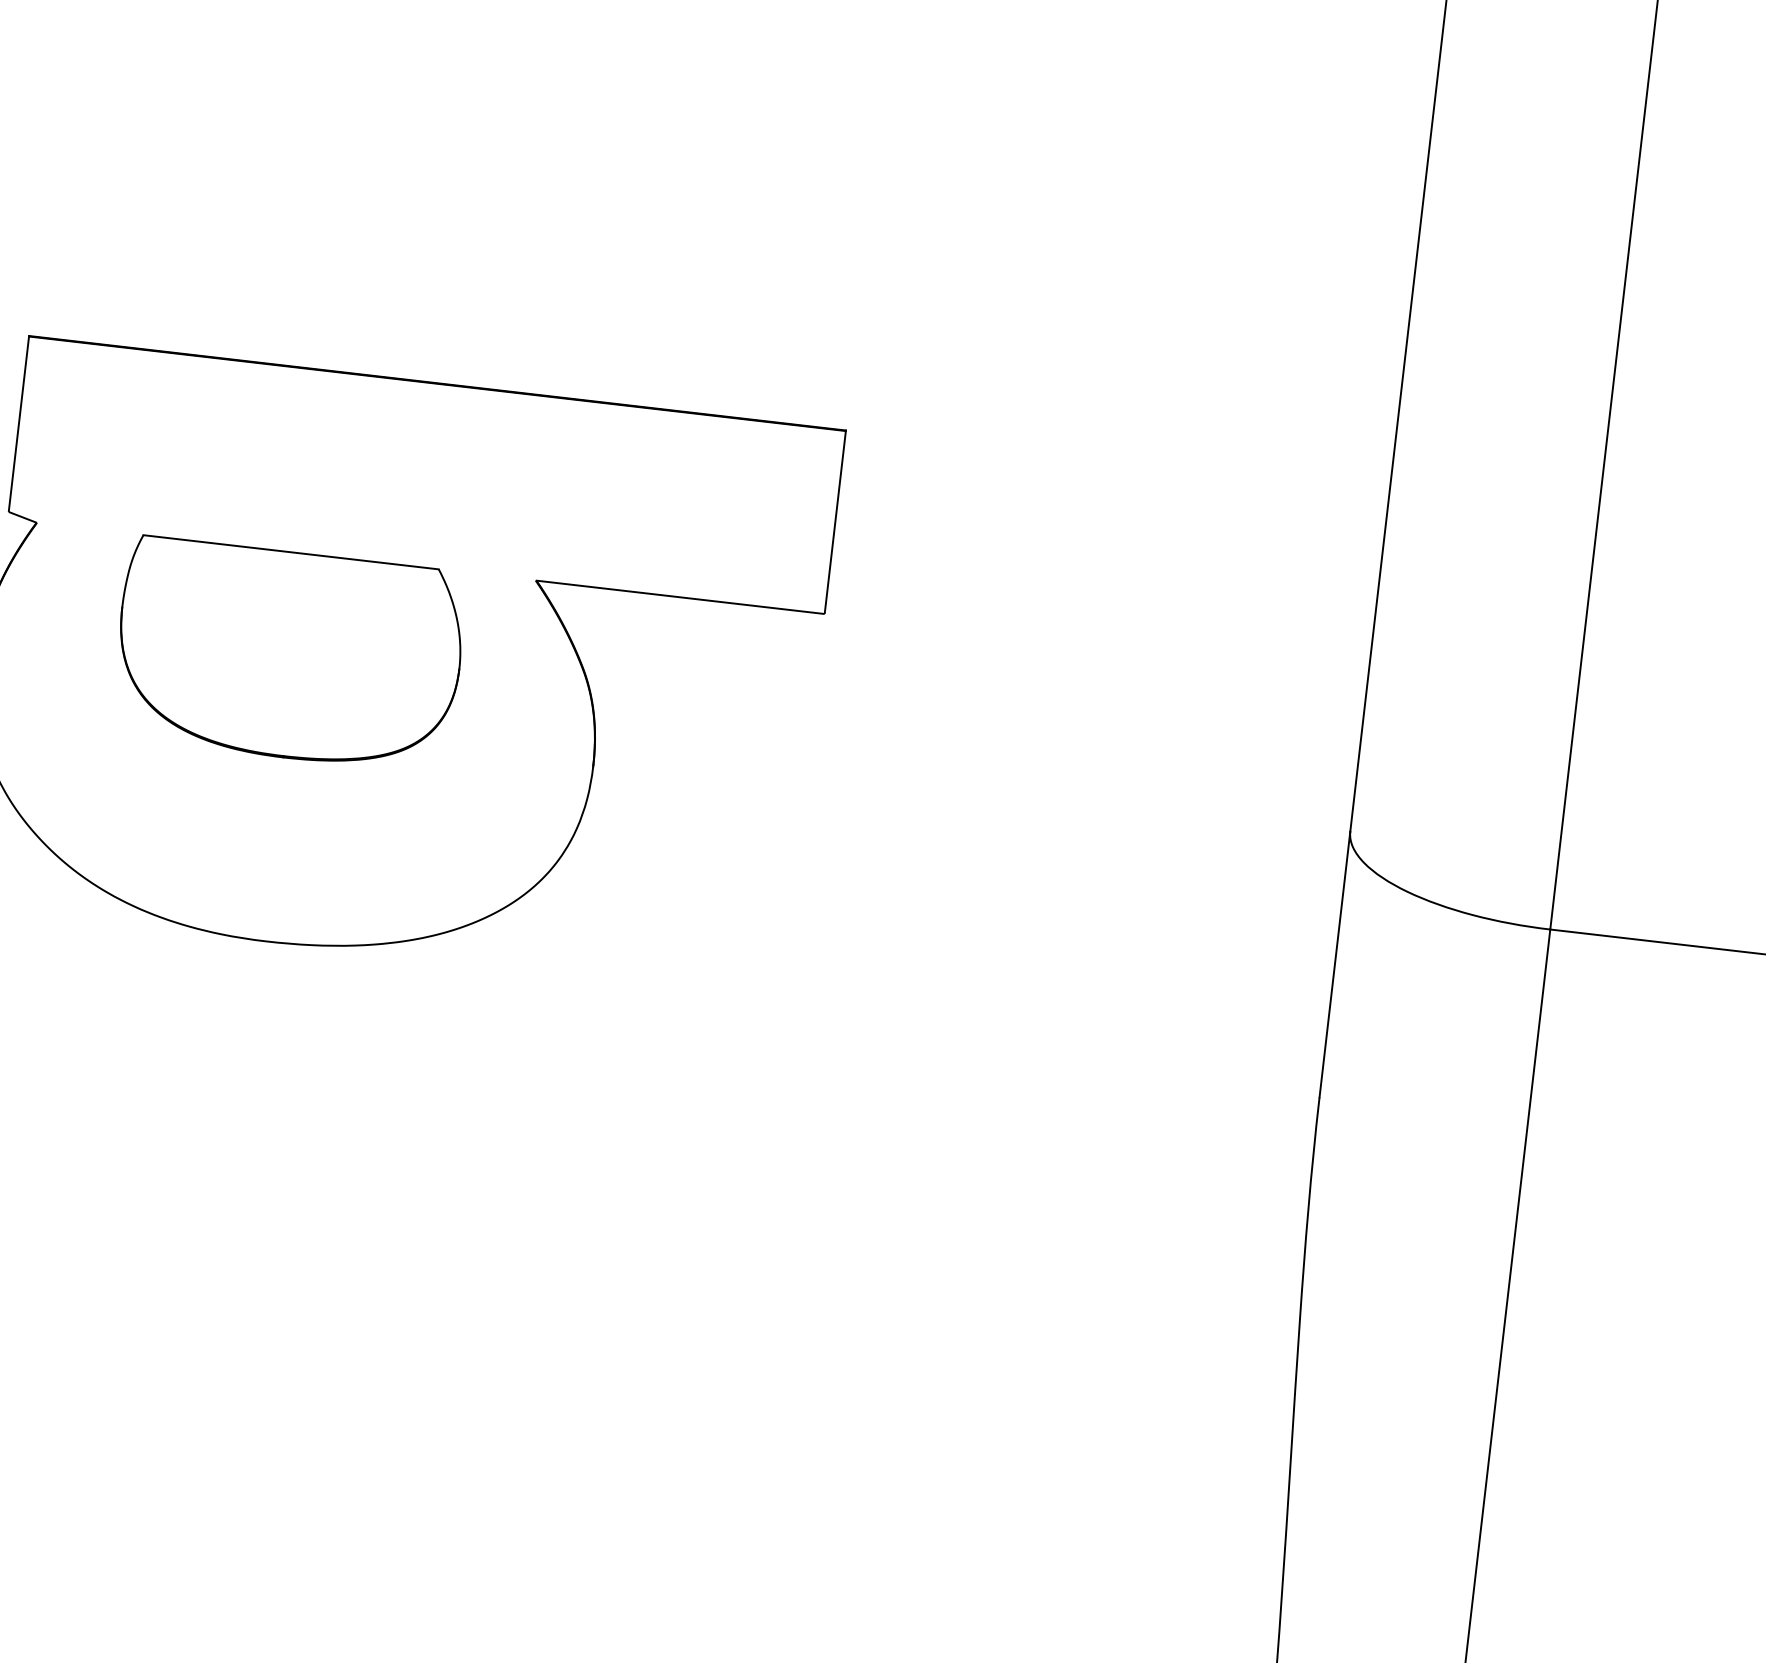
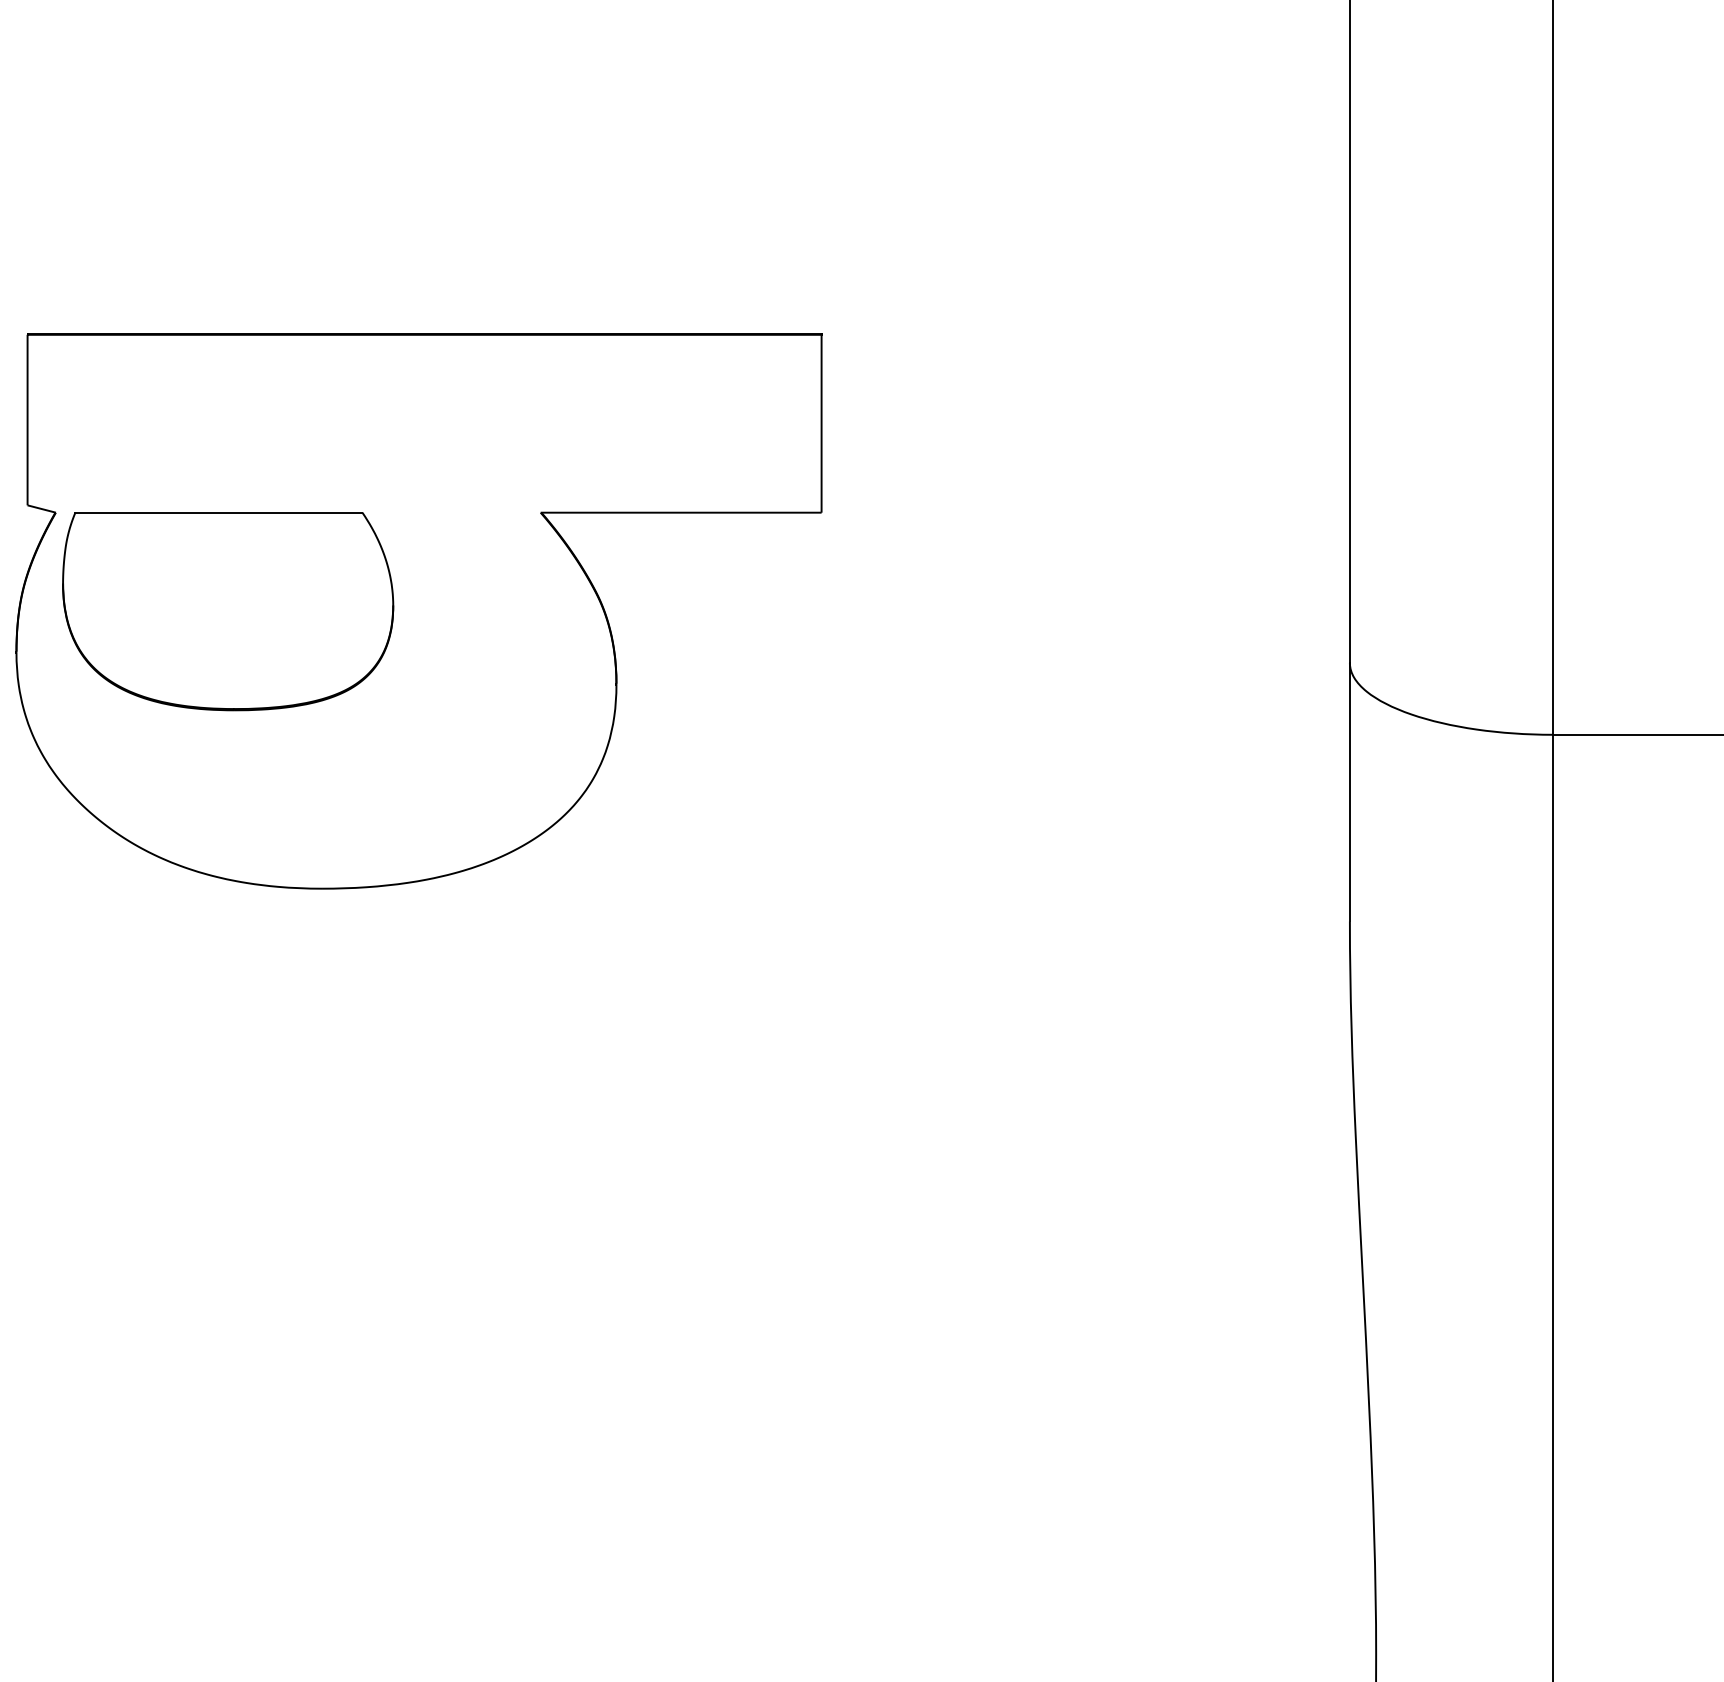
part: (289, 655) -> (228, 611), moved

